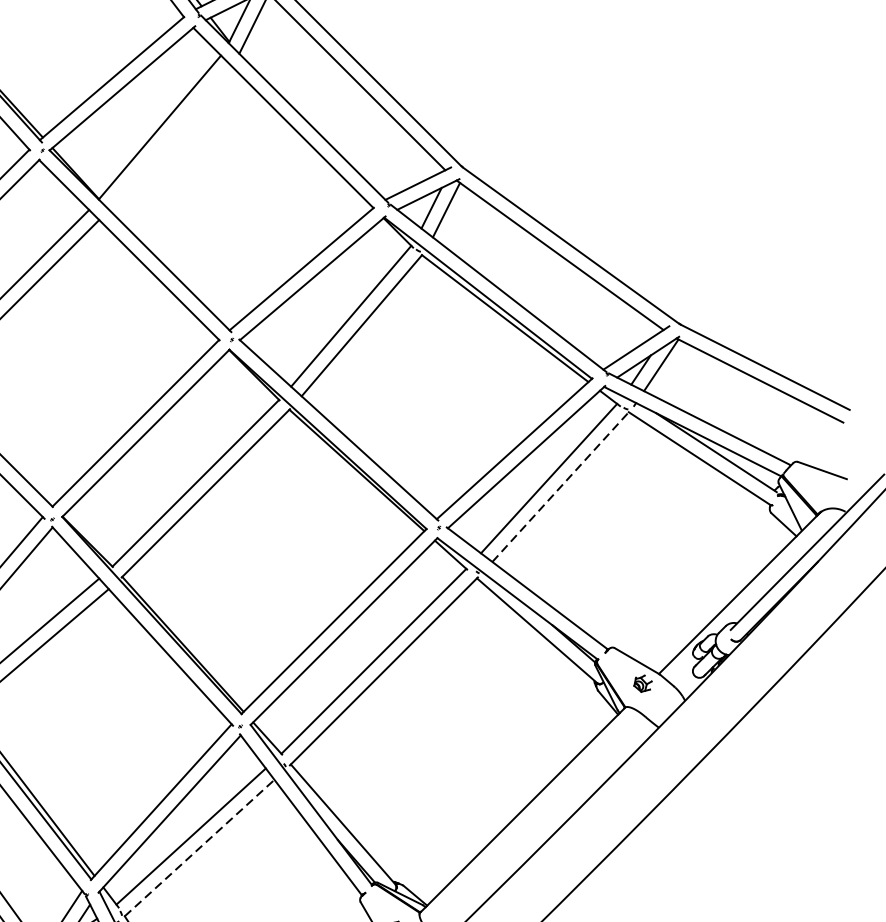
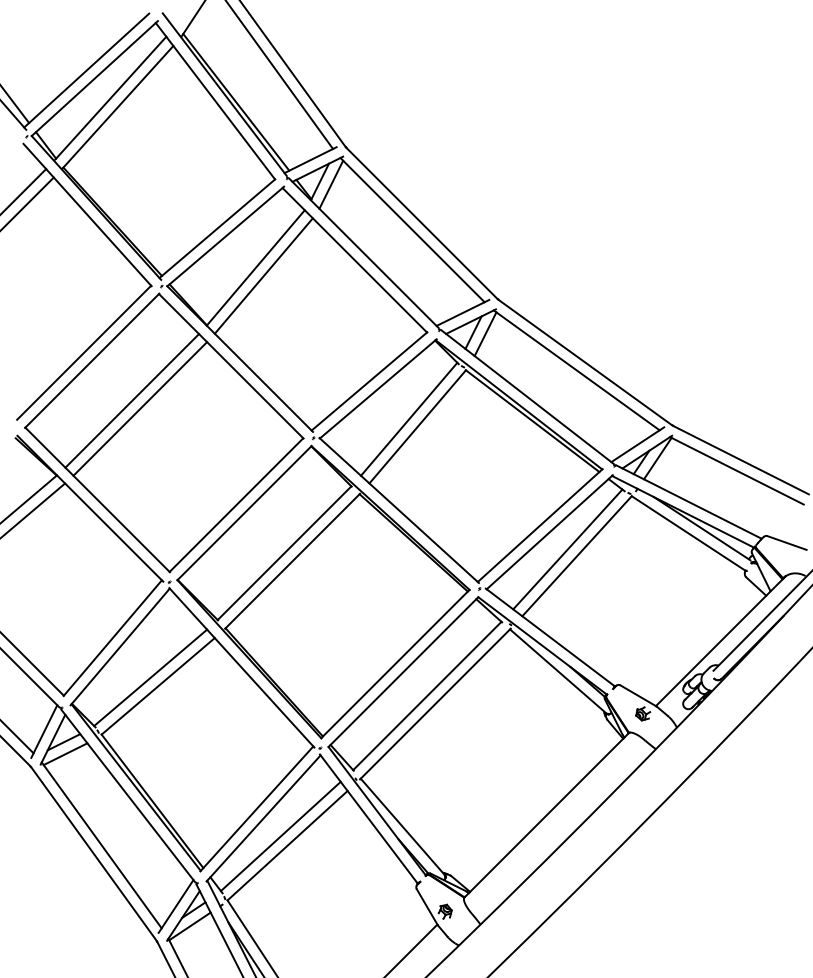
line: (169, 136) -> (263, 275), added
line: (561, 486) -> (577, 555), dashed -> solid
line: (199, 847) -> (287, 845), dashed -> solid

